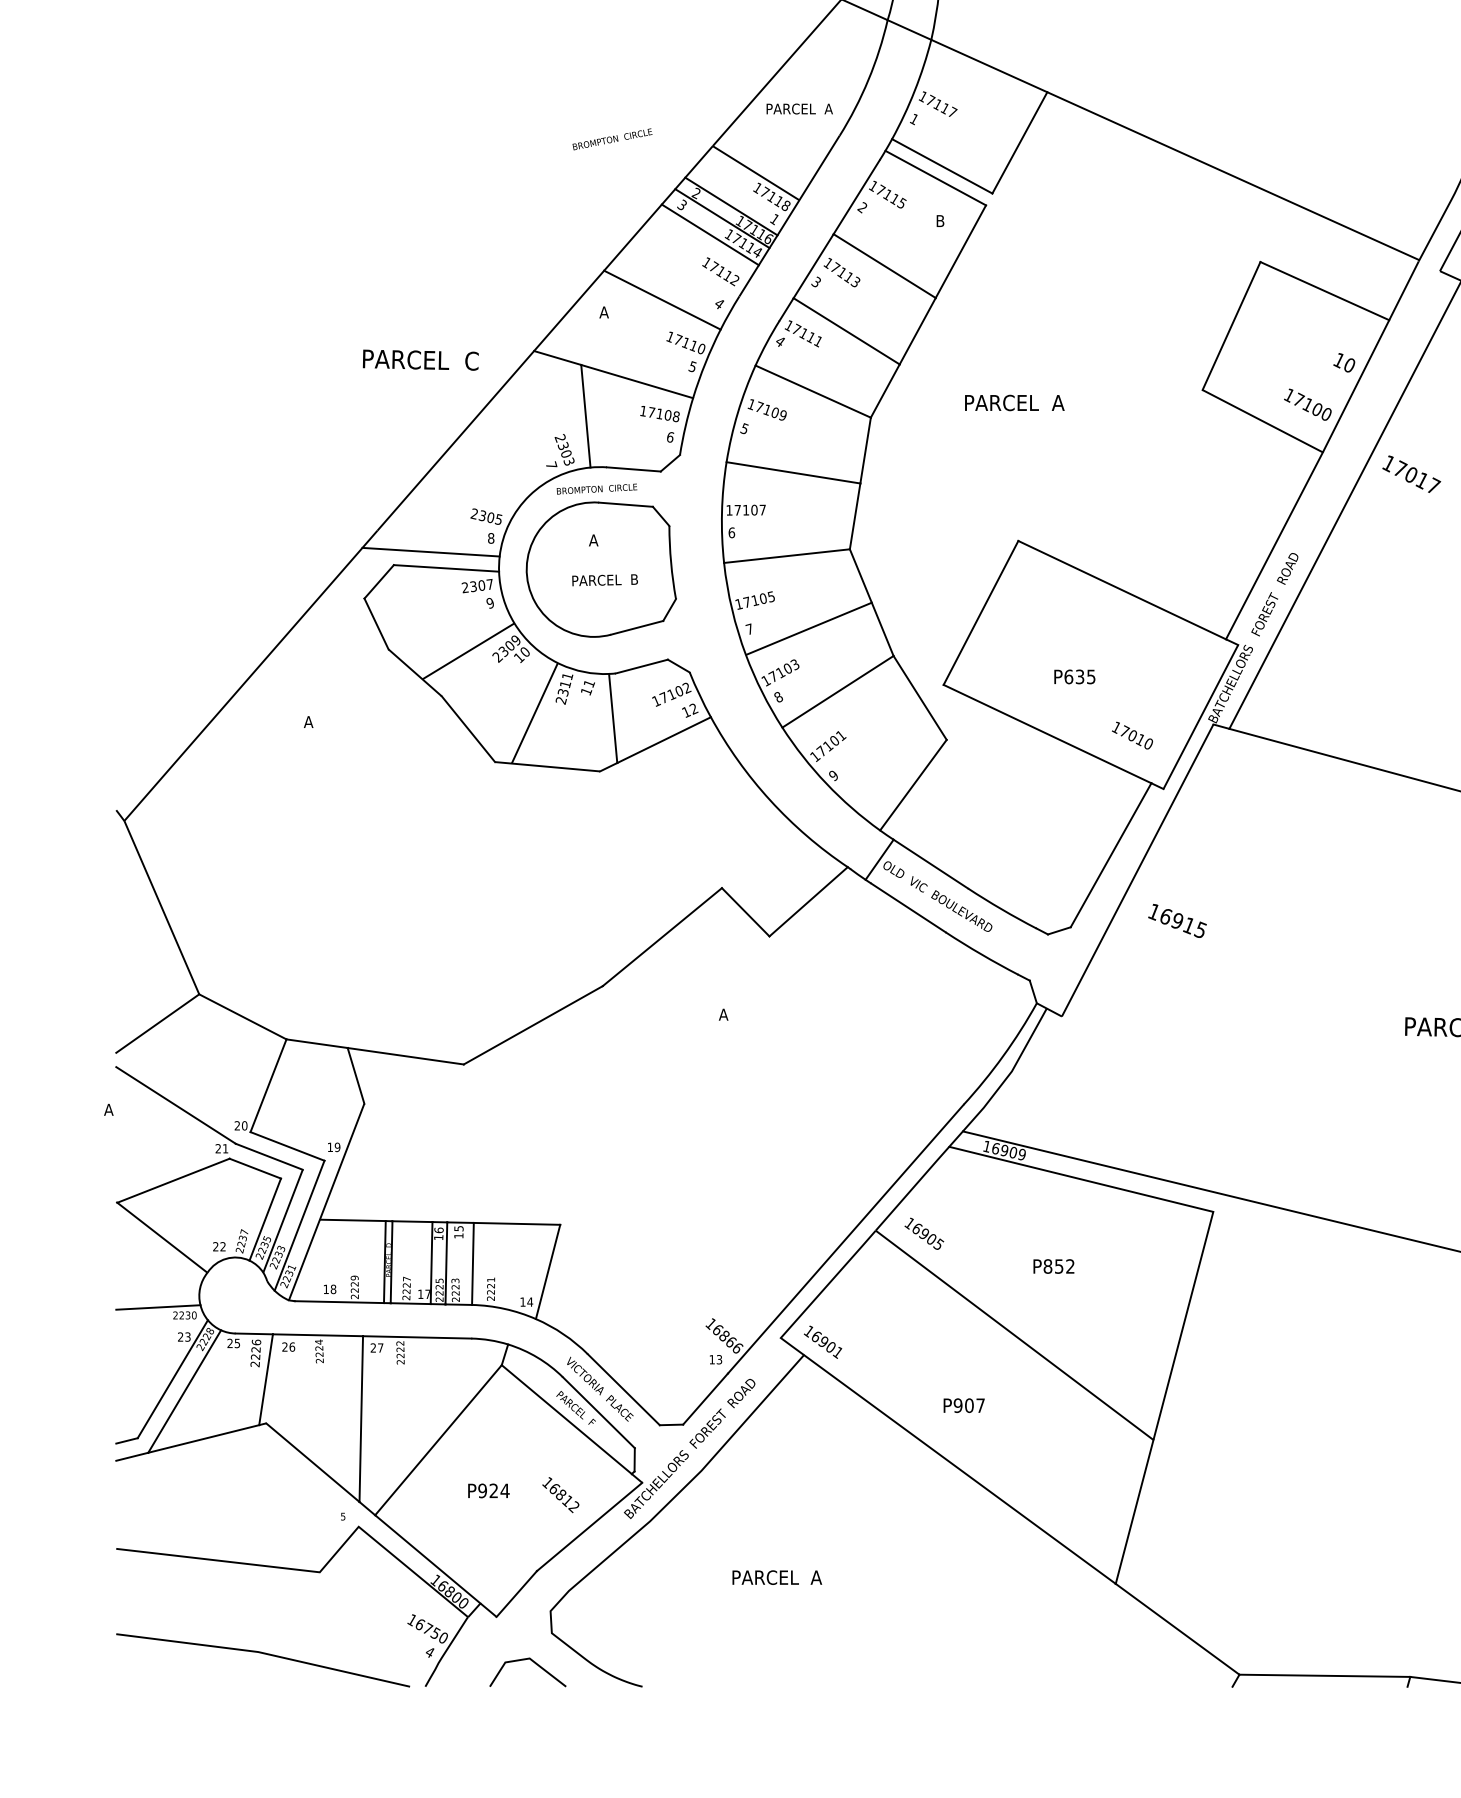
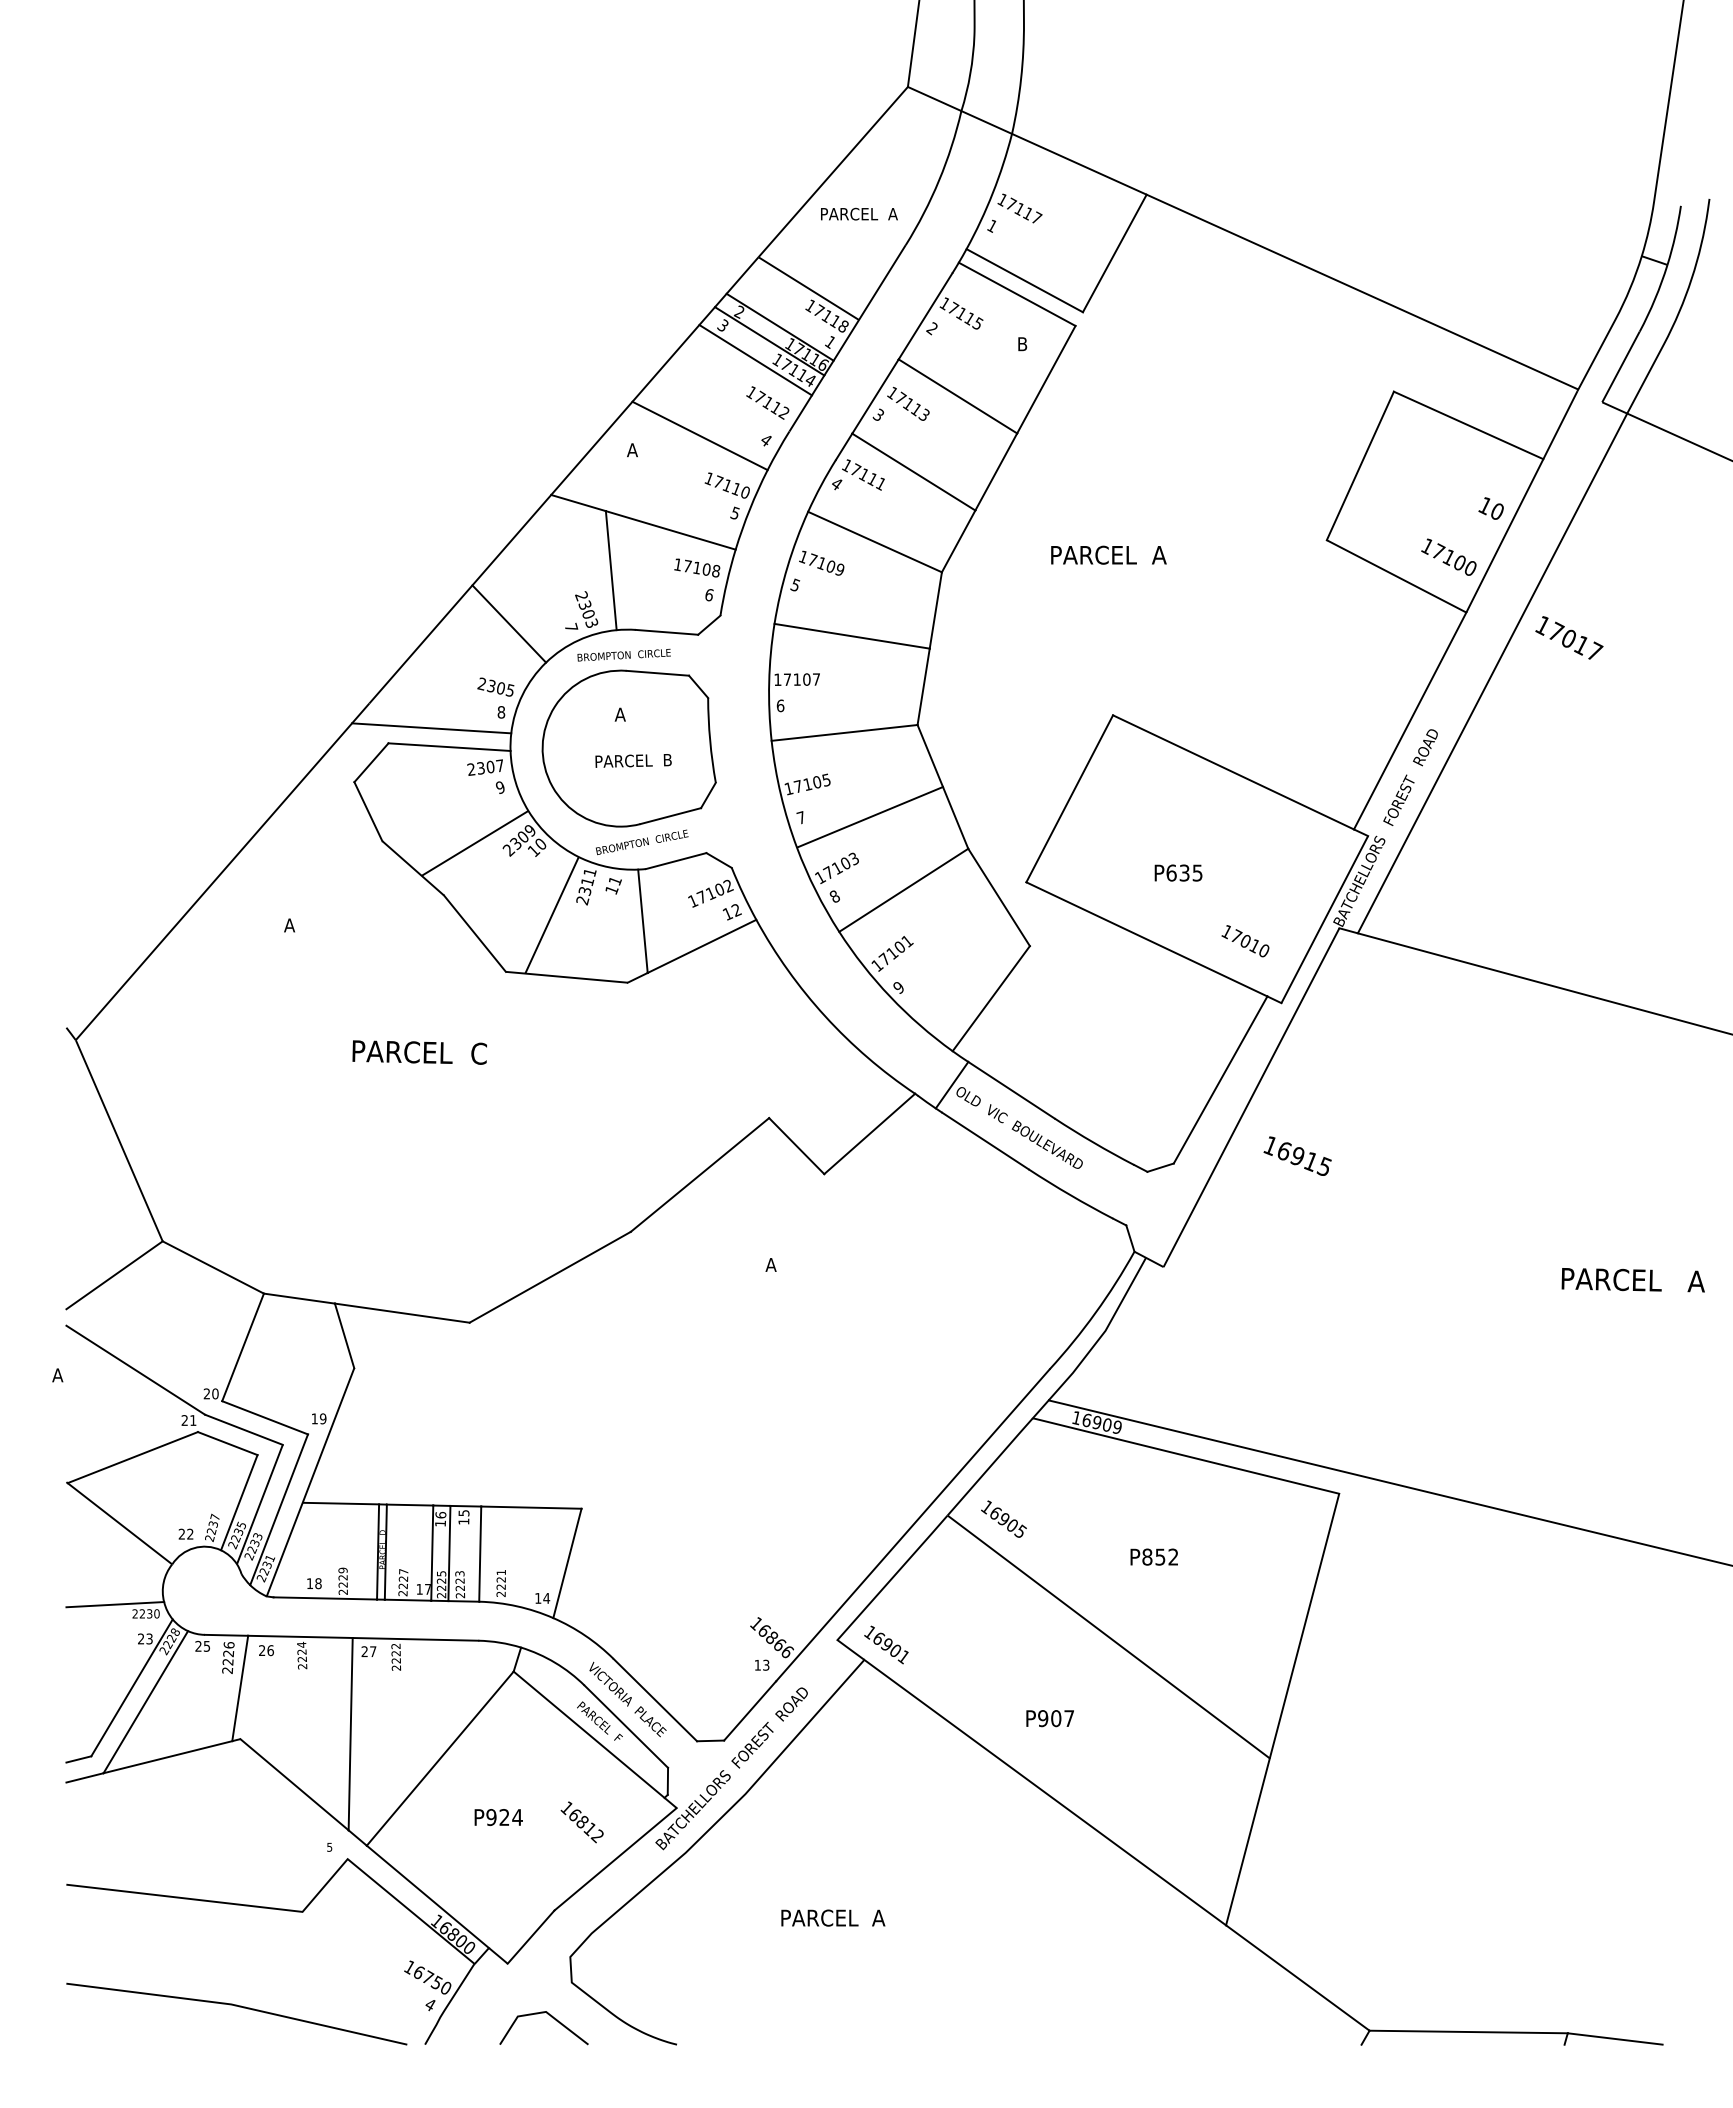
text: (612, 139) -> (642, 842), moved
text: (420, 360) -> (419, 1052), moved
line: (498, 461) -> (509, 623), added

